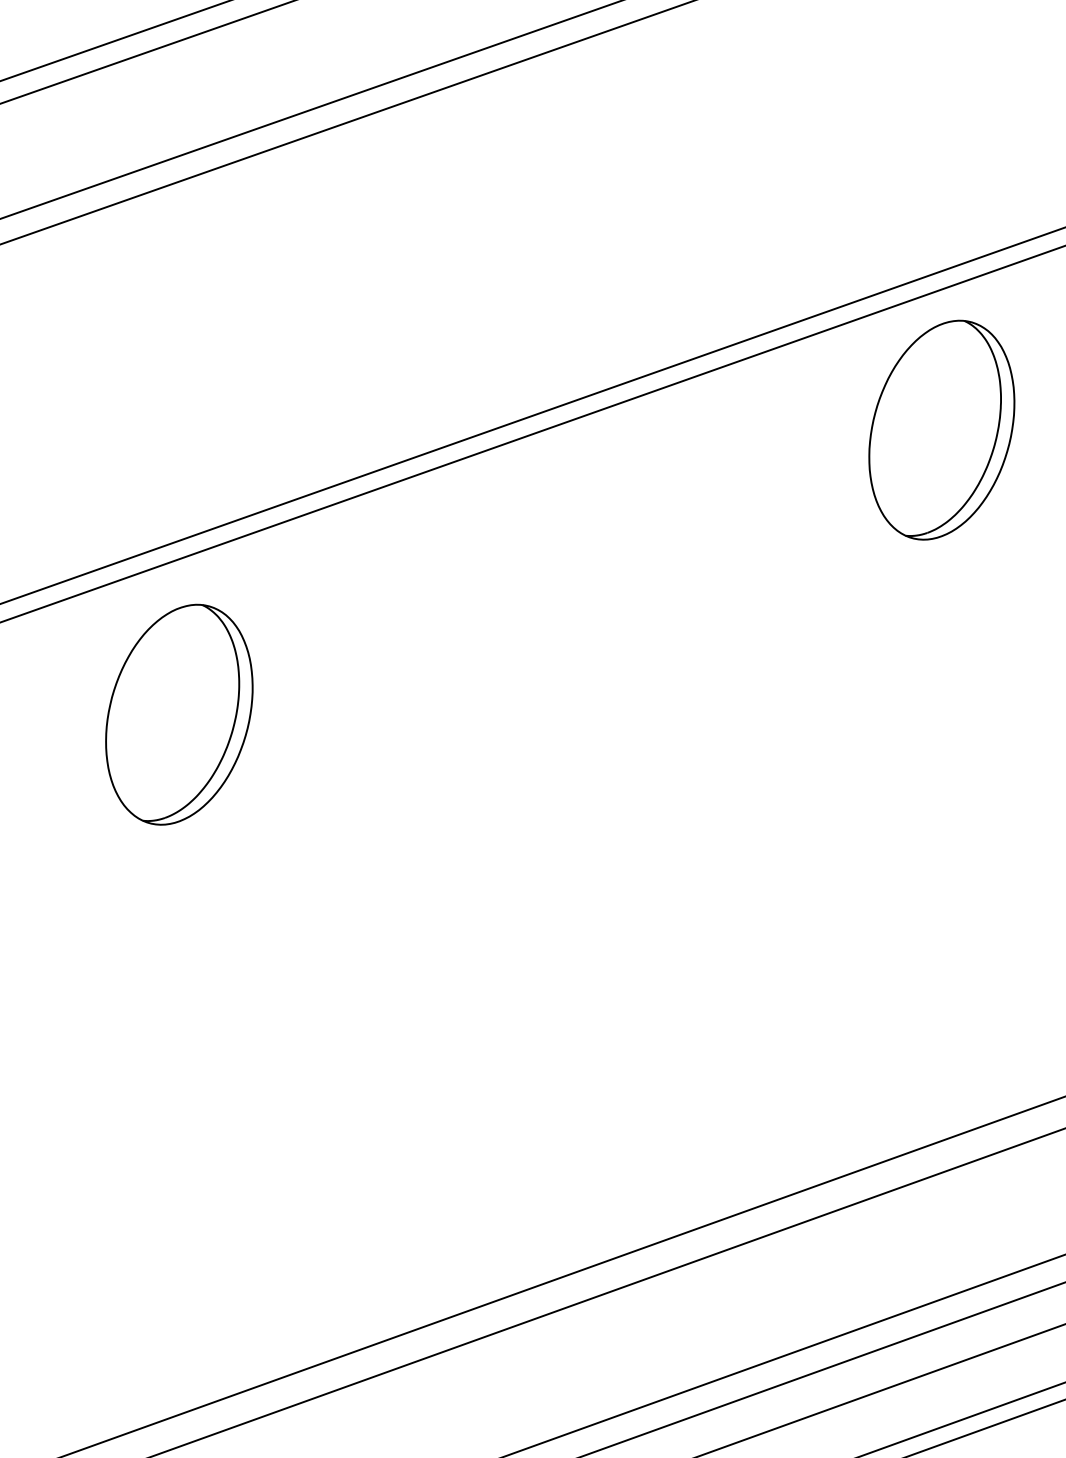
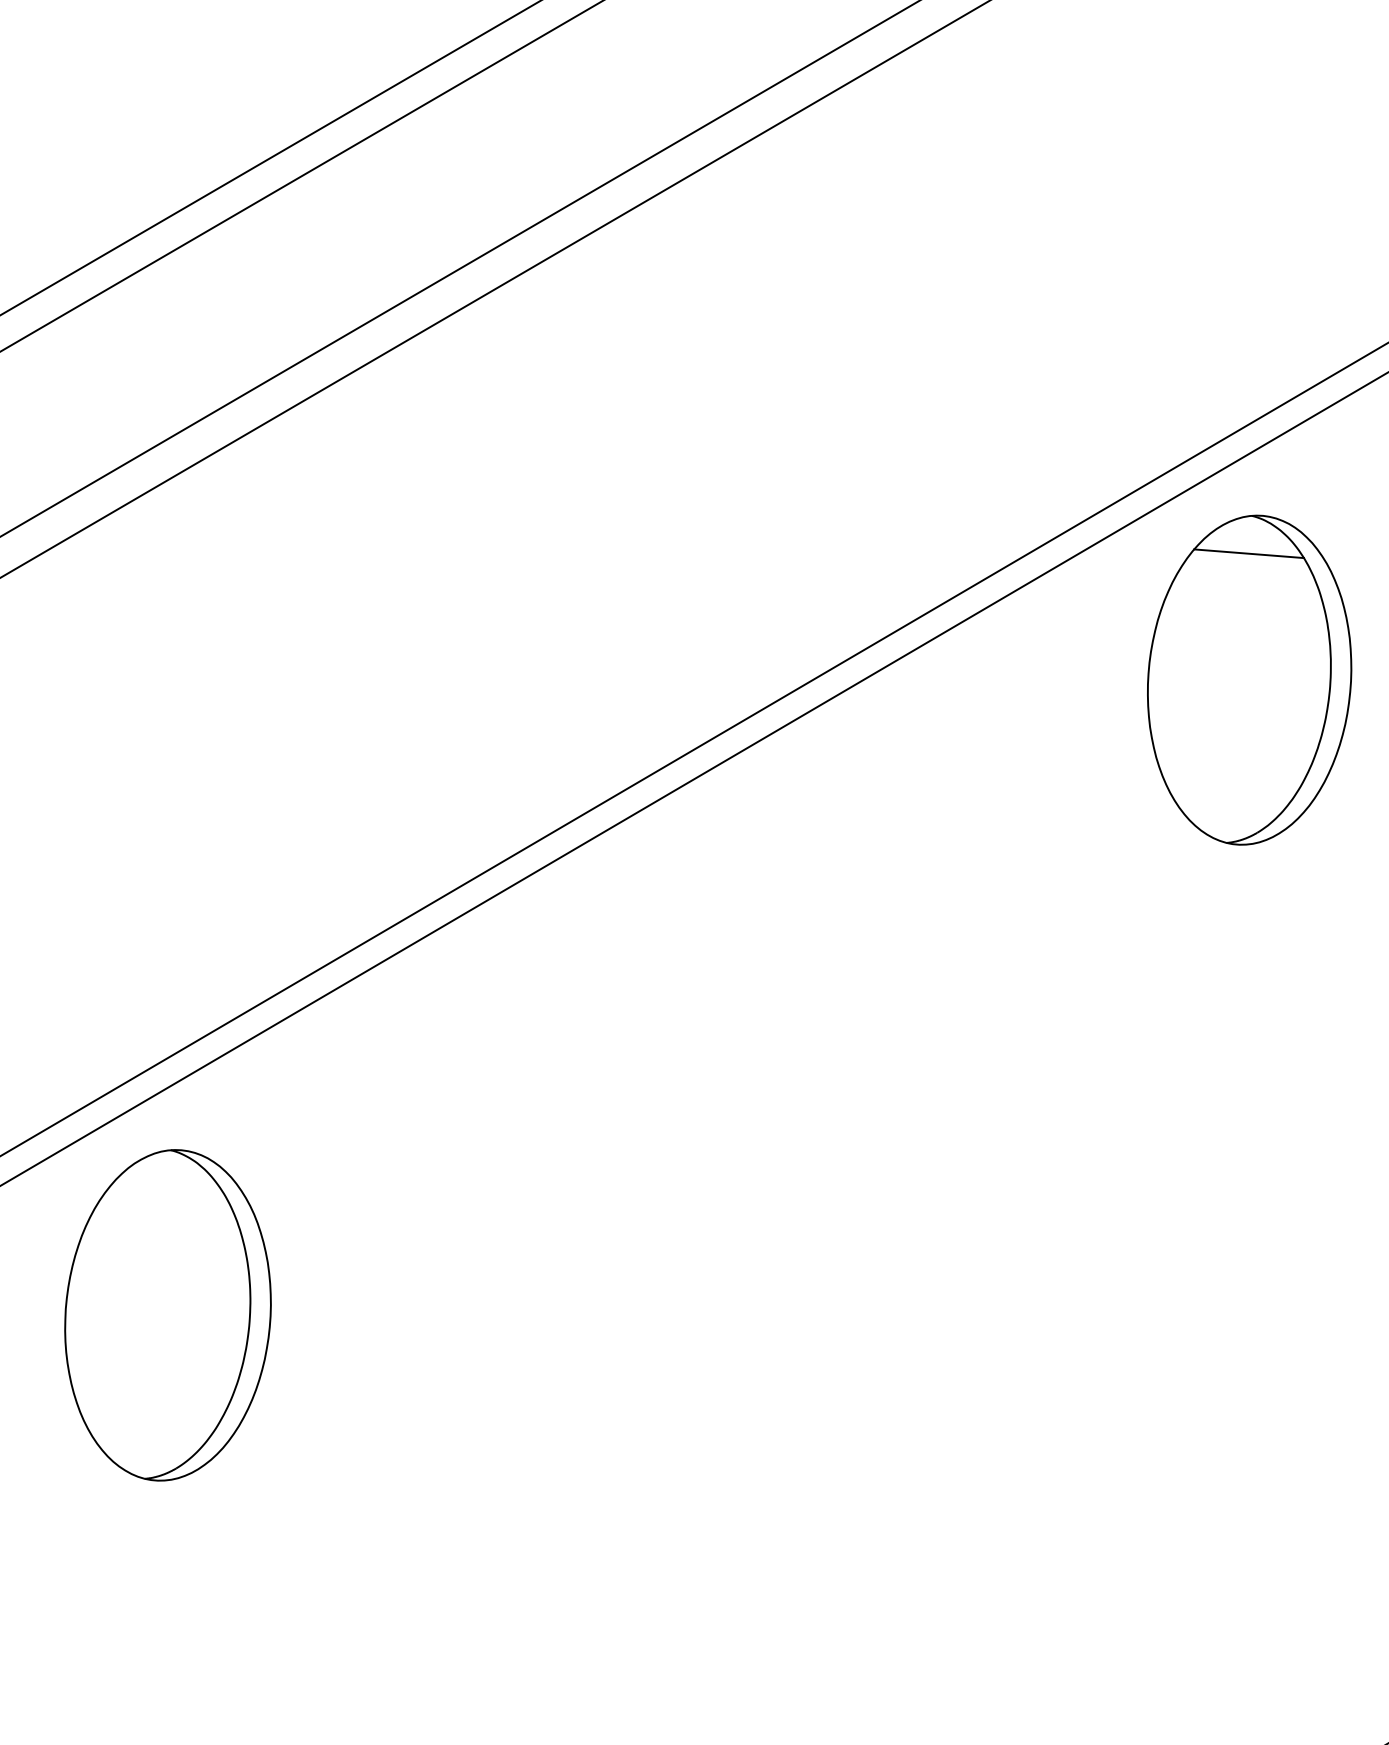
line: (957, 345) -> (1248, 553), added
part: (179, 714) -> (168, 1314), moved

